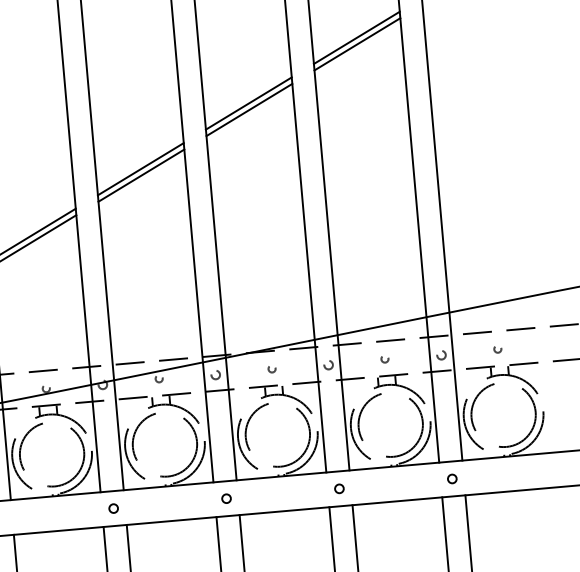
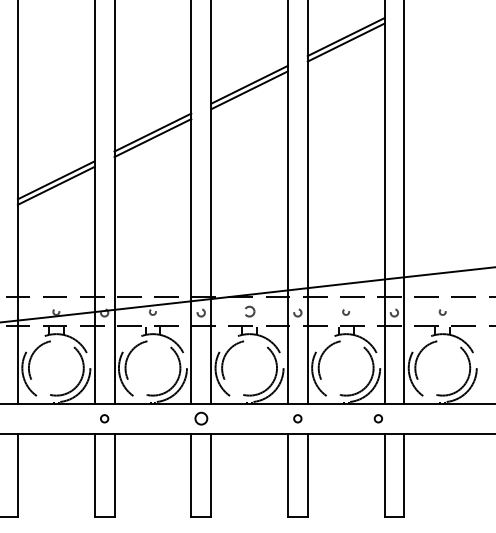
circle: (272, 369) -> (249, 312), size x1.6
circle: (451, 478) -> (377, 418), moved
circle: (225, 498) -> (200, 418), size x1.6

